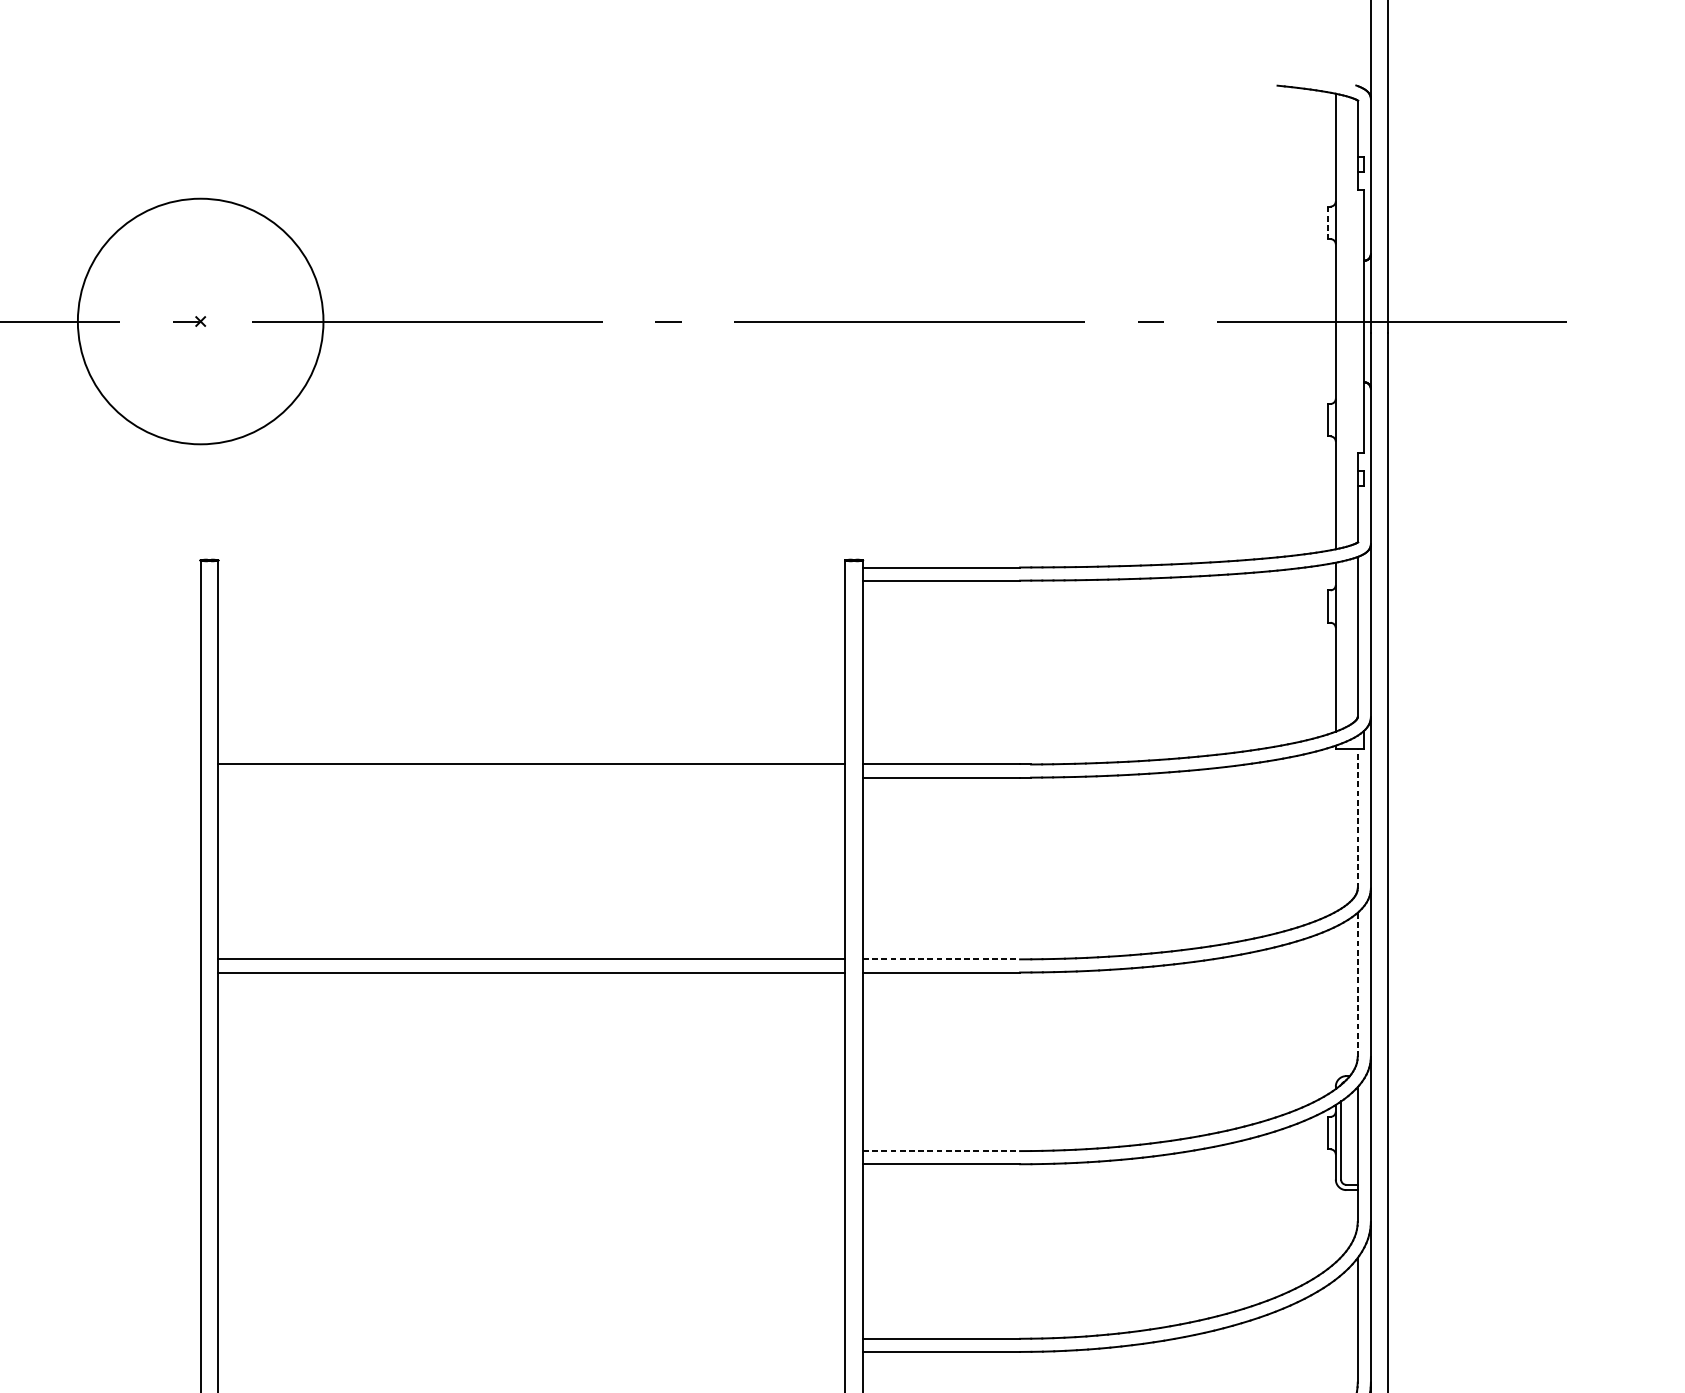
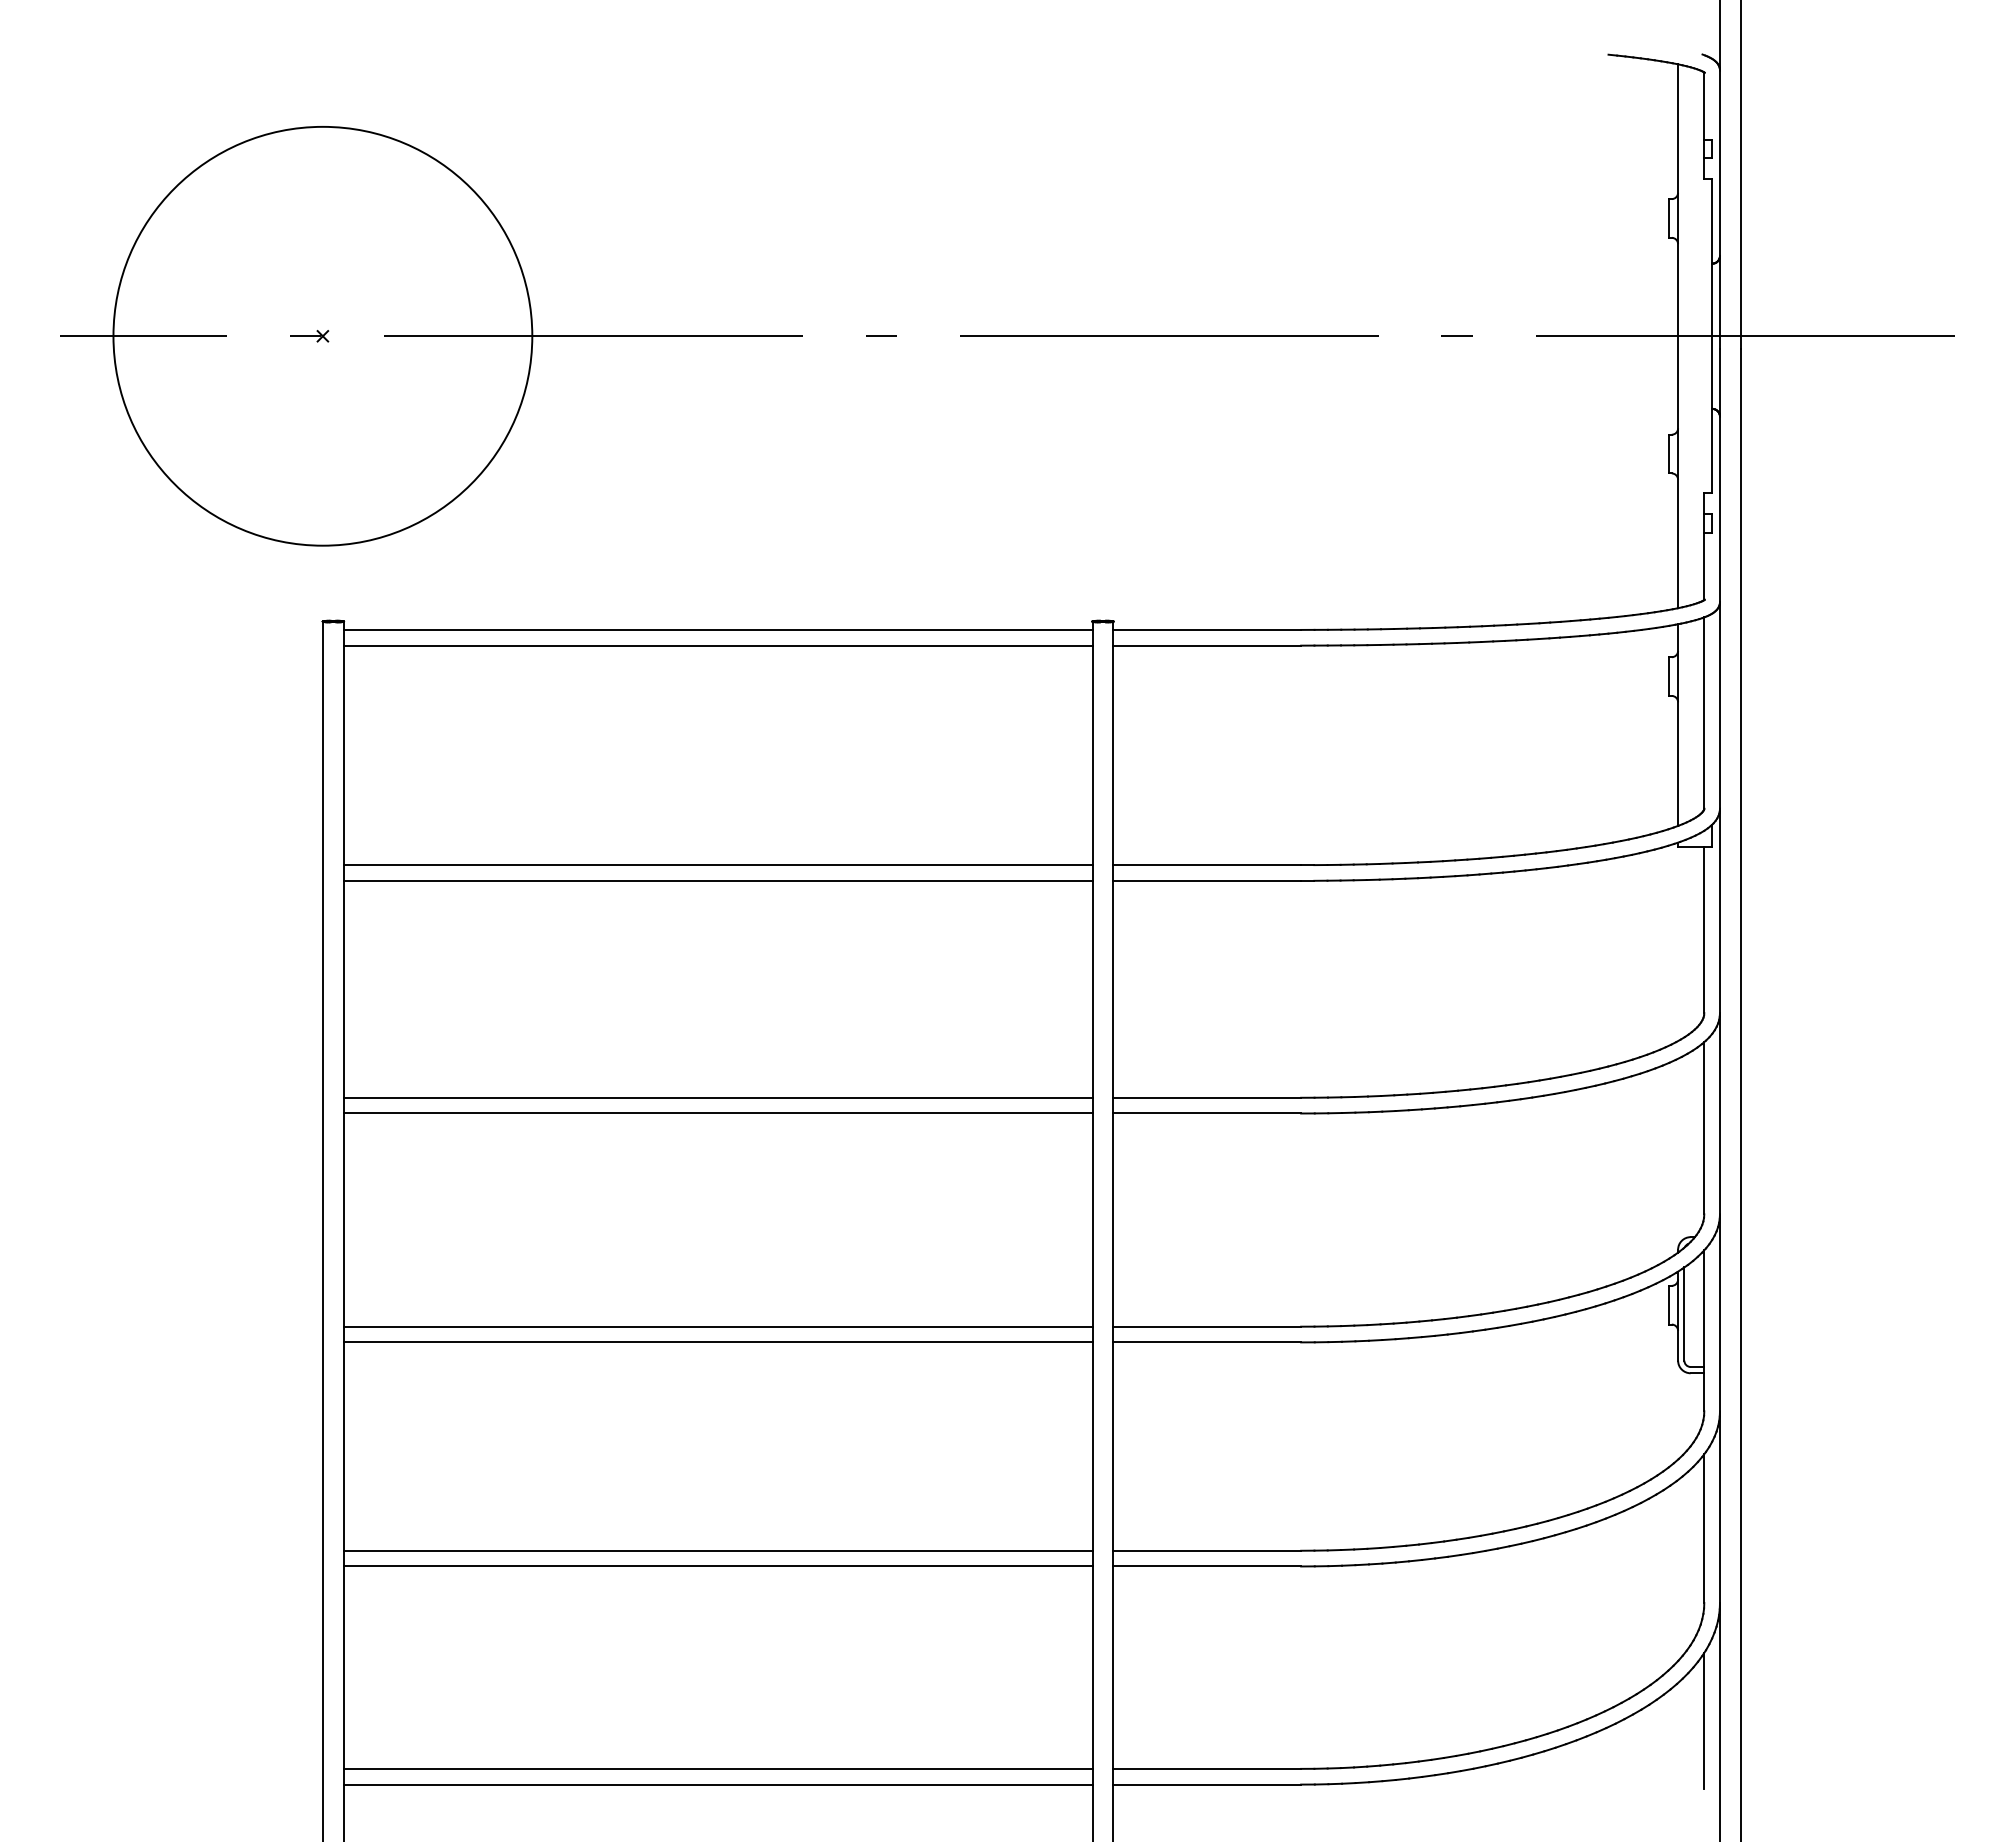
line: (1328, 222) -> (1669, 218), dashed -> solid
circle: (200, 320) -> (322, 335), size x1.43
line: (531, 567) -> (717, 629), added
line: (531, 580) -> (717, 645), added
line: (531, 777) -> (717, 880), added
line: (1357, 818) -> (1704, 929), dashed -> solid
line: (941, 959) -> (1207, 1097), dashed -> solid
line: (1357, 984) -> (1704, 1127), dashed -> solid
line: (531, 1150) -> (717, 1326), added
line: (941, 1150) -> (1207, 1326), dashed -> solid
line: (531, 1164) -> (717, 1342), added
line: (531, 1338) -> (717, 1550), added
line: (531, 1351) -> (717, 1566), added

